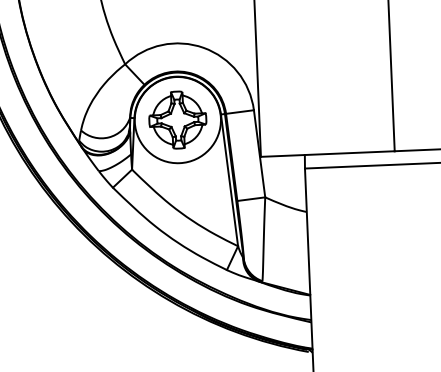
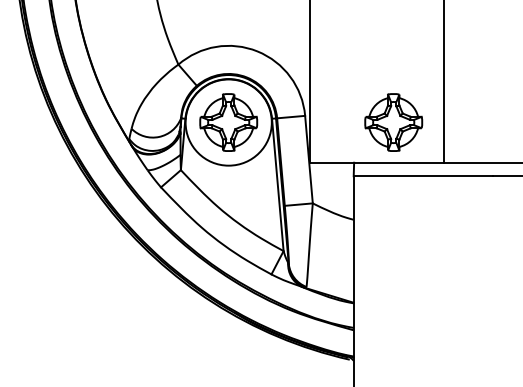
part: (342, 113) -> (393, 122), added

